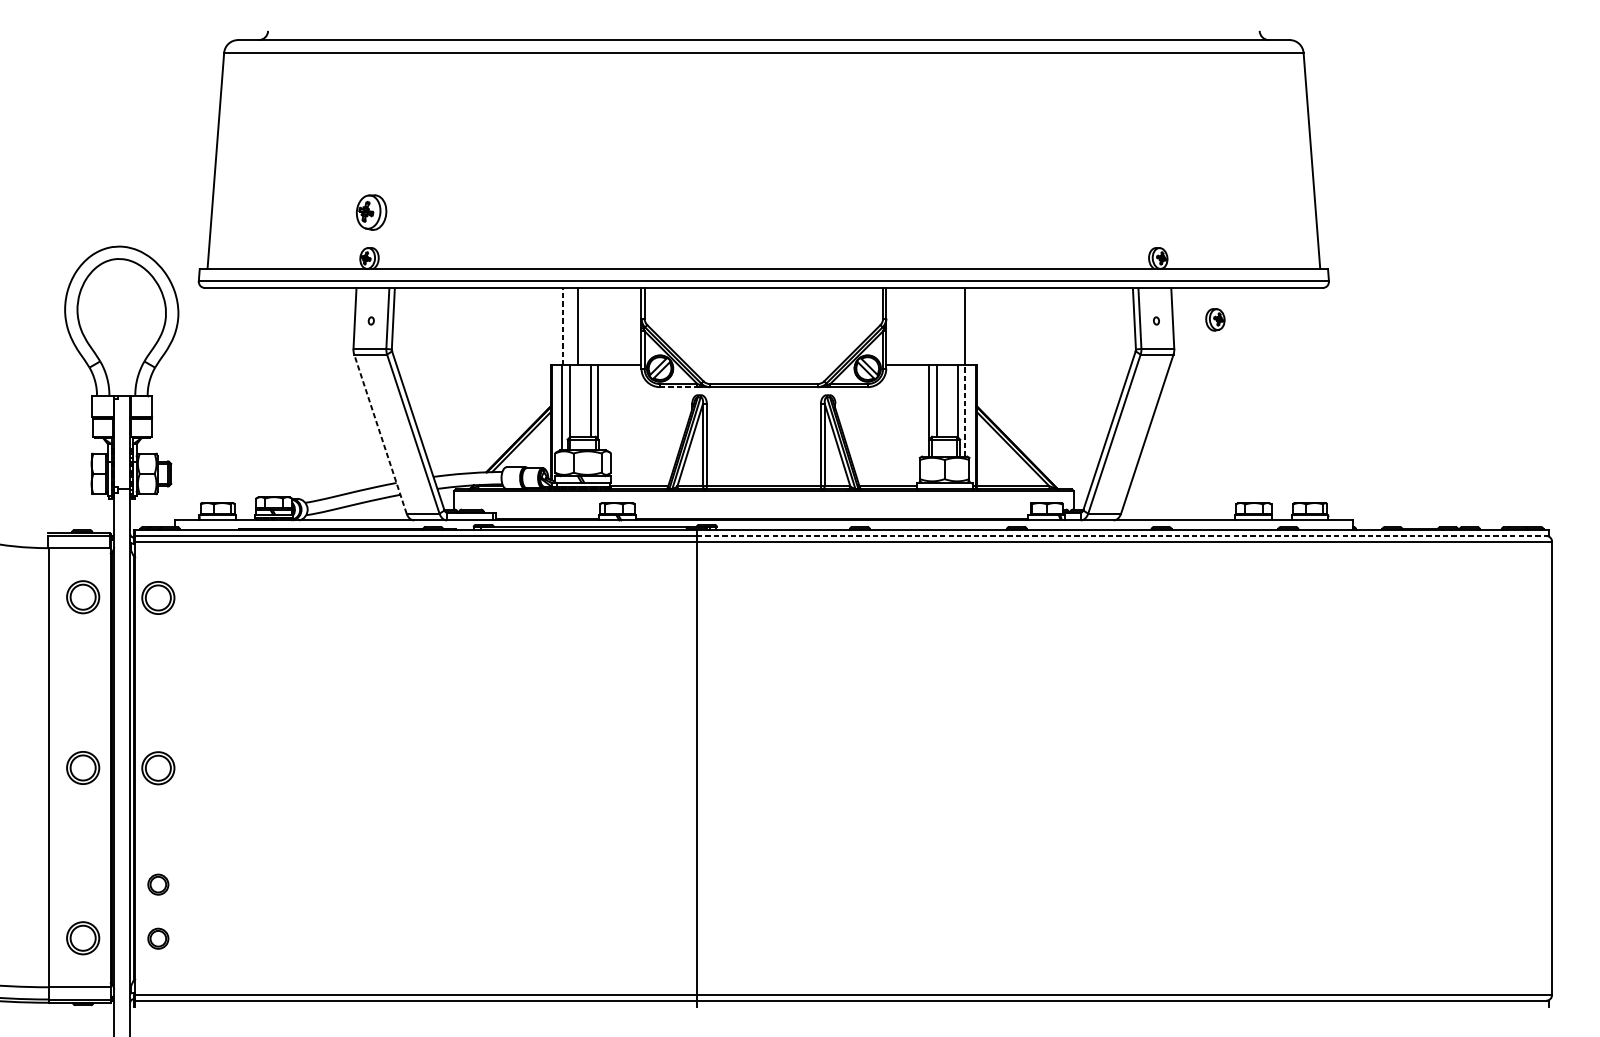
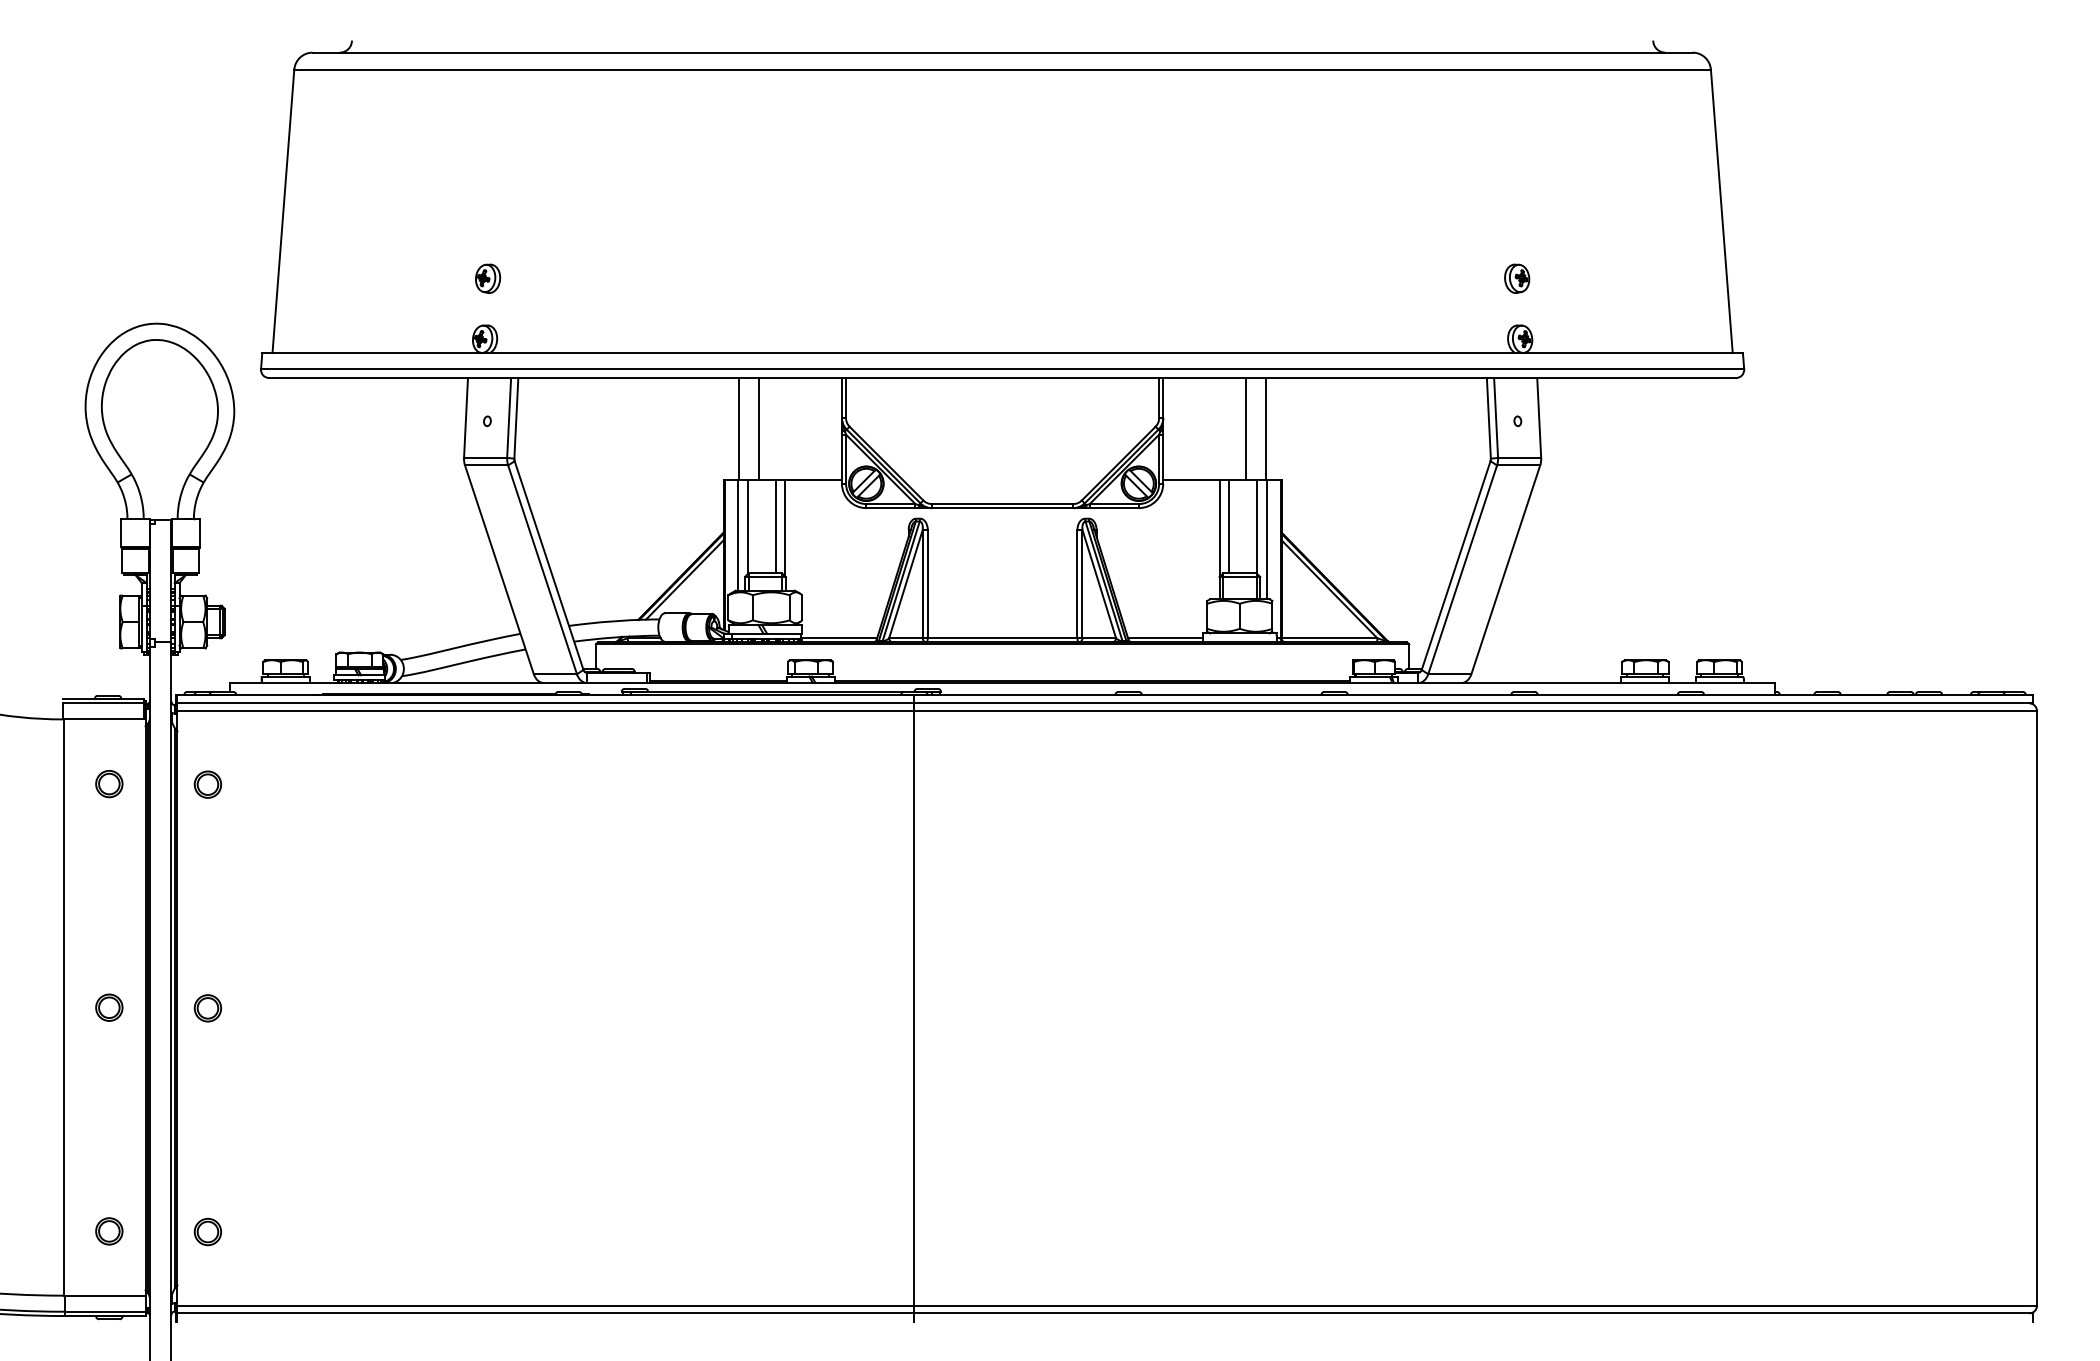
part: (372, 212) -> (488, 278), size x0.62
part: (1215, 319) -> (1517, 278), moved
line: (563, 326) -> (739, 428), dashed -> solid
line: (949, 326) -> (1246, 428), added
line: (678, 387) -> (890, 508), dashed -> solid
line: (965, 411) -> (1267, 539), dashed -> solid
line: (380, 433) -> (499, 569), dashed -> solid
line: (1122, 536) -> (1473, 703), dashed -> solid
part: (83, 597) -> (109, 784), size x0.62
part: (158, 597) -> (207, 784), size x0.62
part: (83, 767) -> (109, 1007), size x0.62
part: (158, 768) -> (207, 1008), size x0.62
part: (158, 884) -> (207, 1160), removed
part: (83, 938) -> (109, 1231), size x0.62

